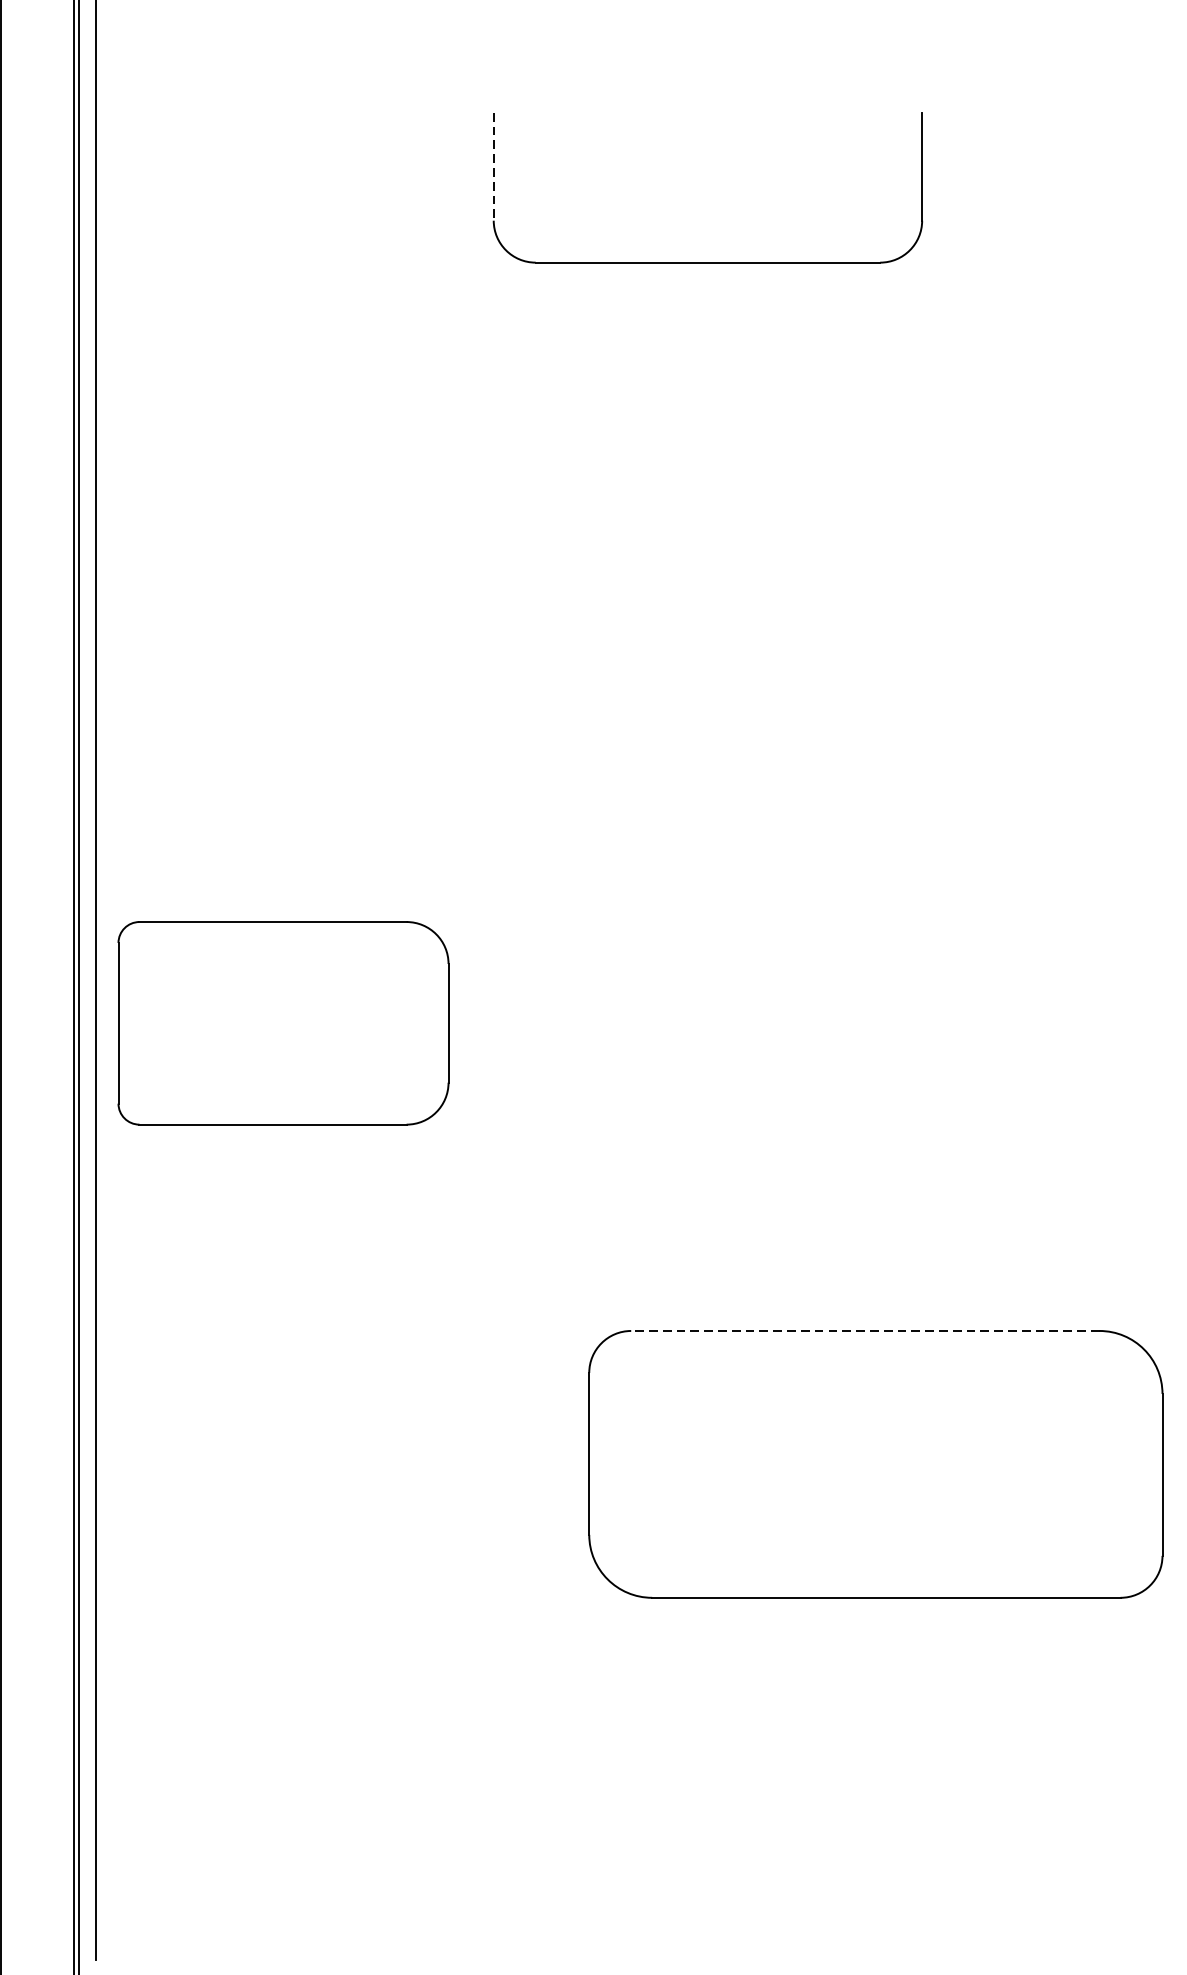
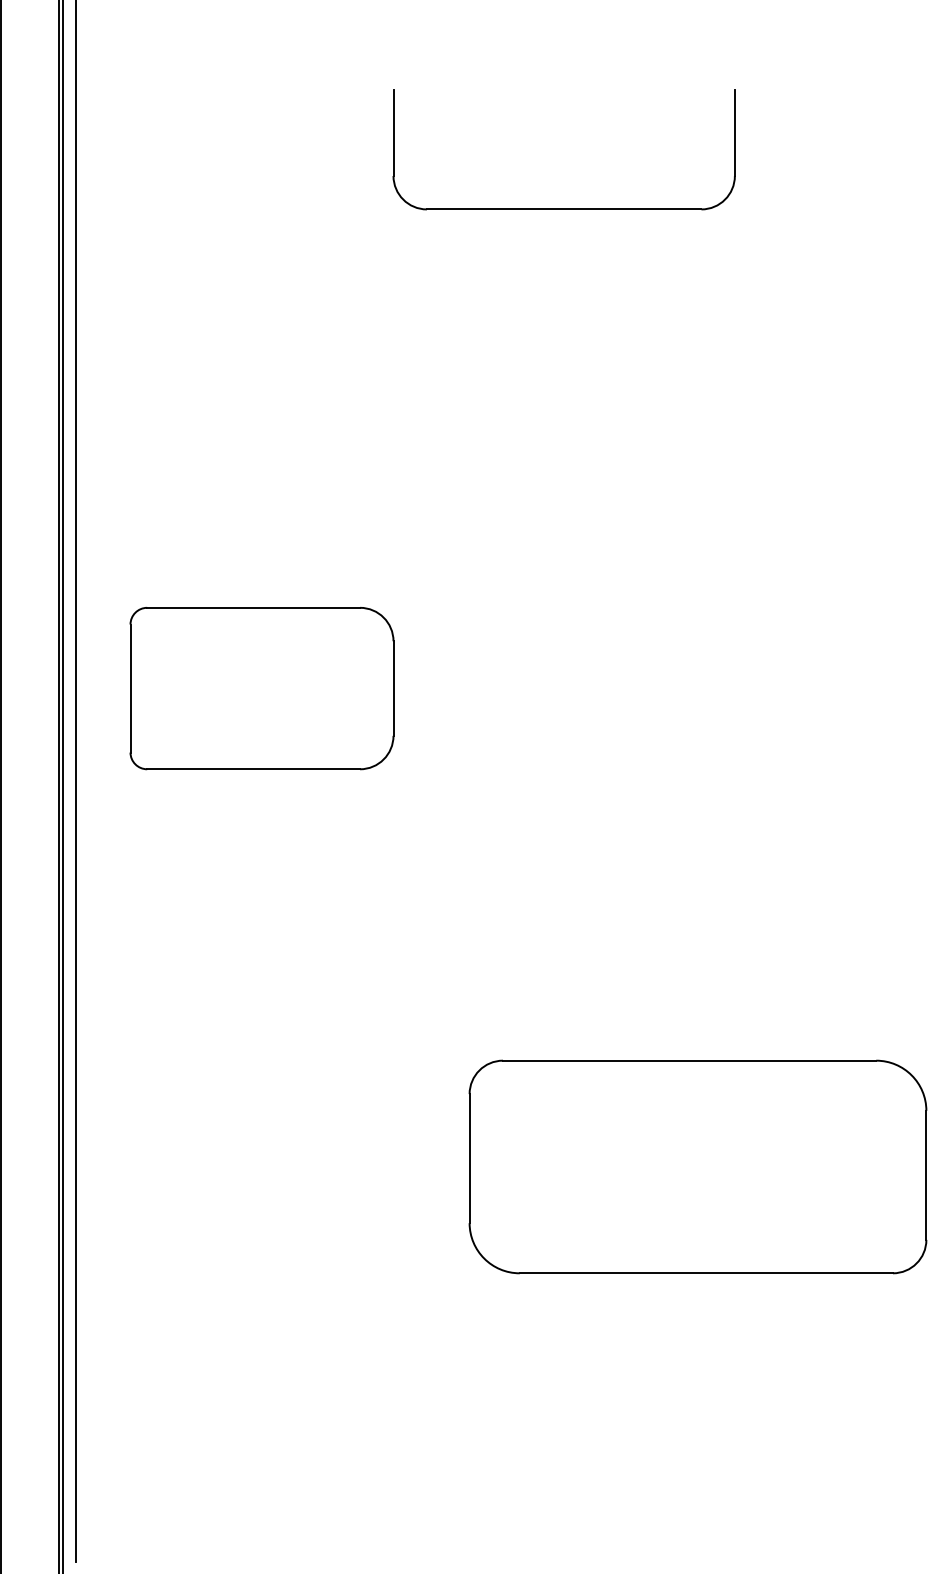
line: (493, 167) -> (393, 133), dashed -> solid
part: (282, 1023) -> (261, 688), moved
line: (865, 1330) -> (689, 1060), dashed -> solid

